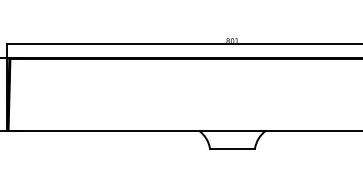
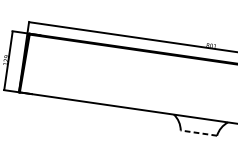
line: (232, 148) -> (198, 132), solid -> dashed

